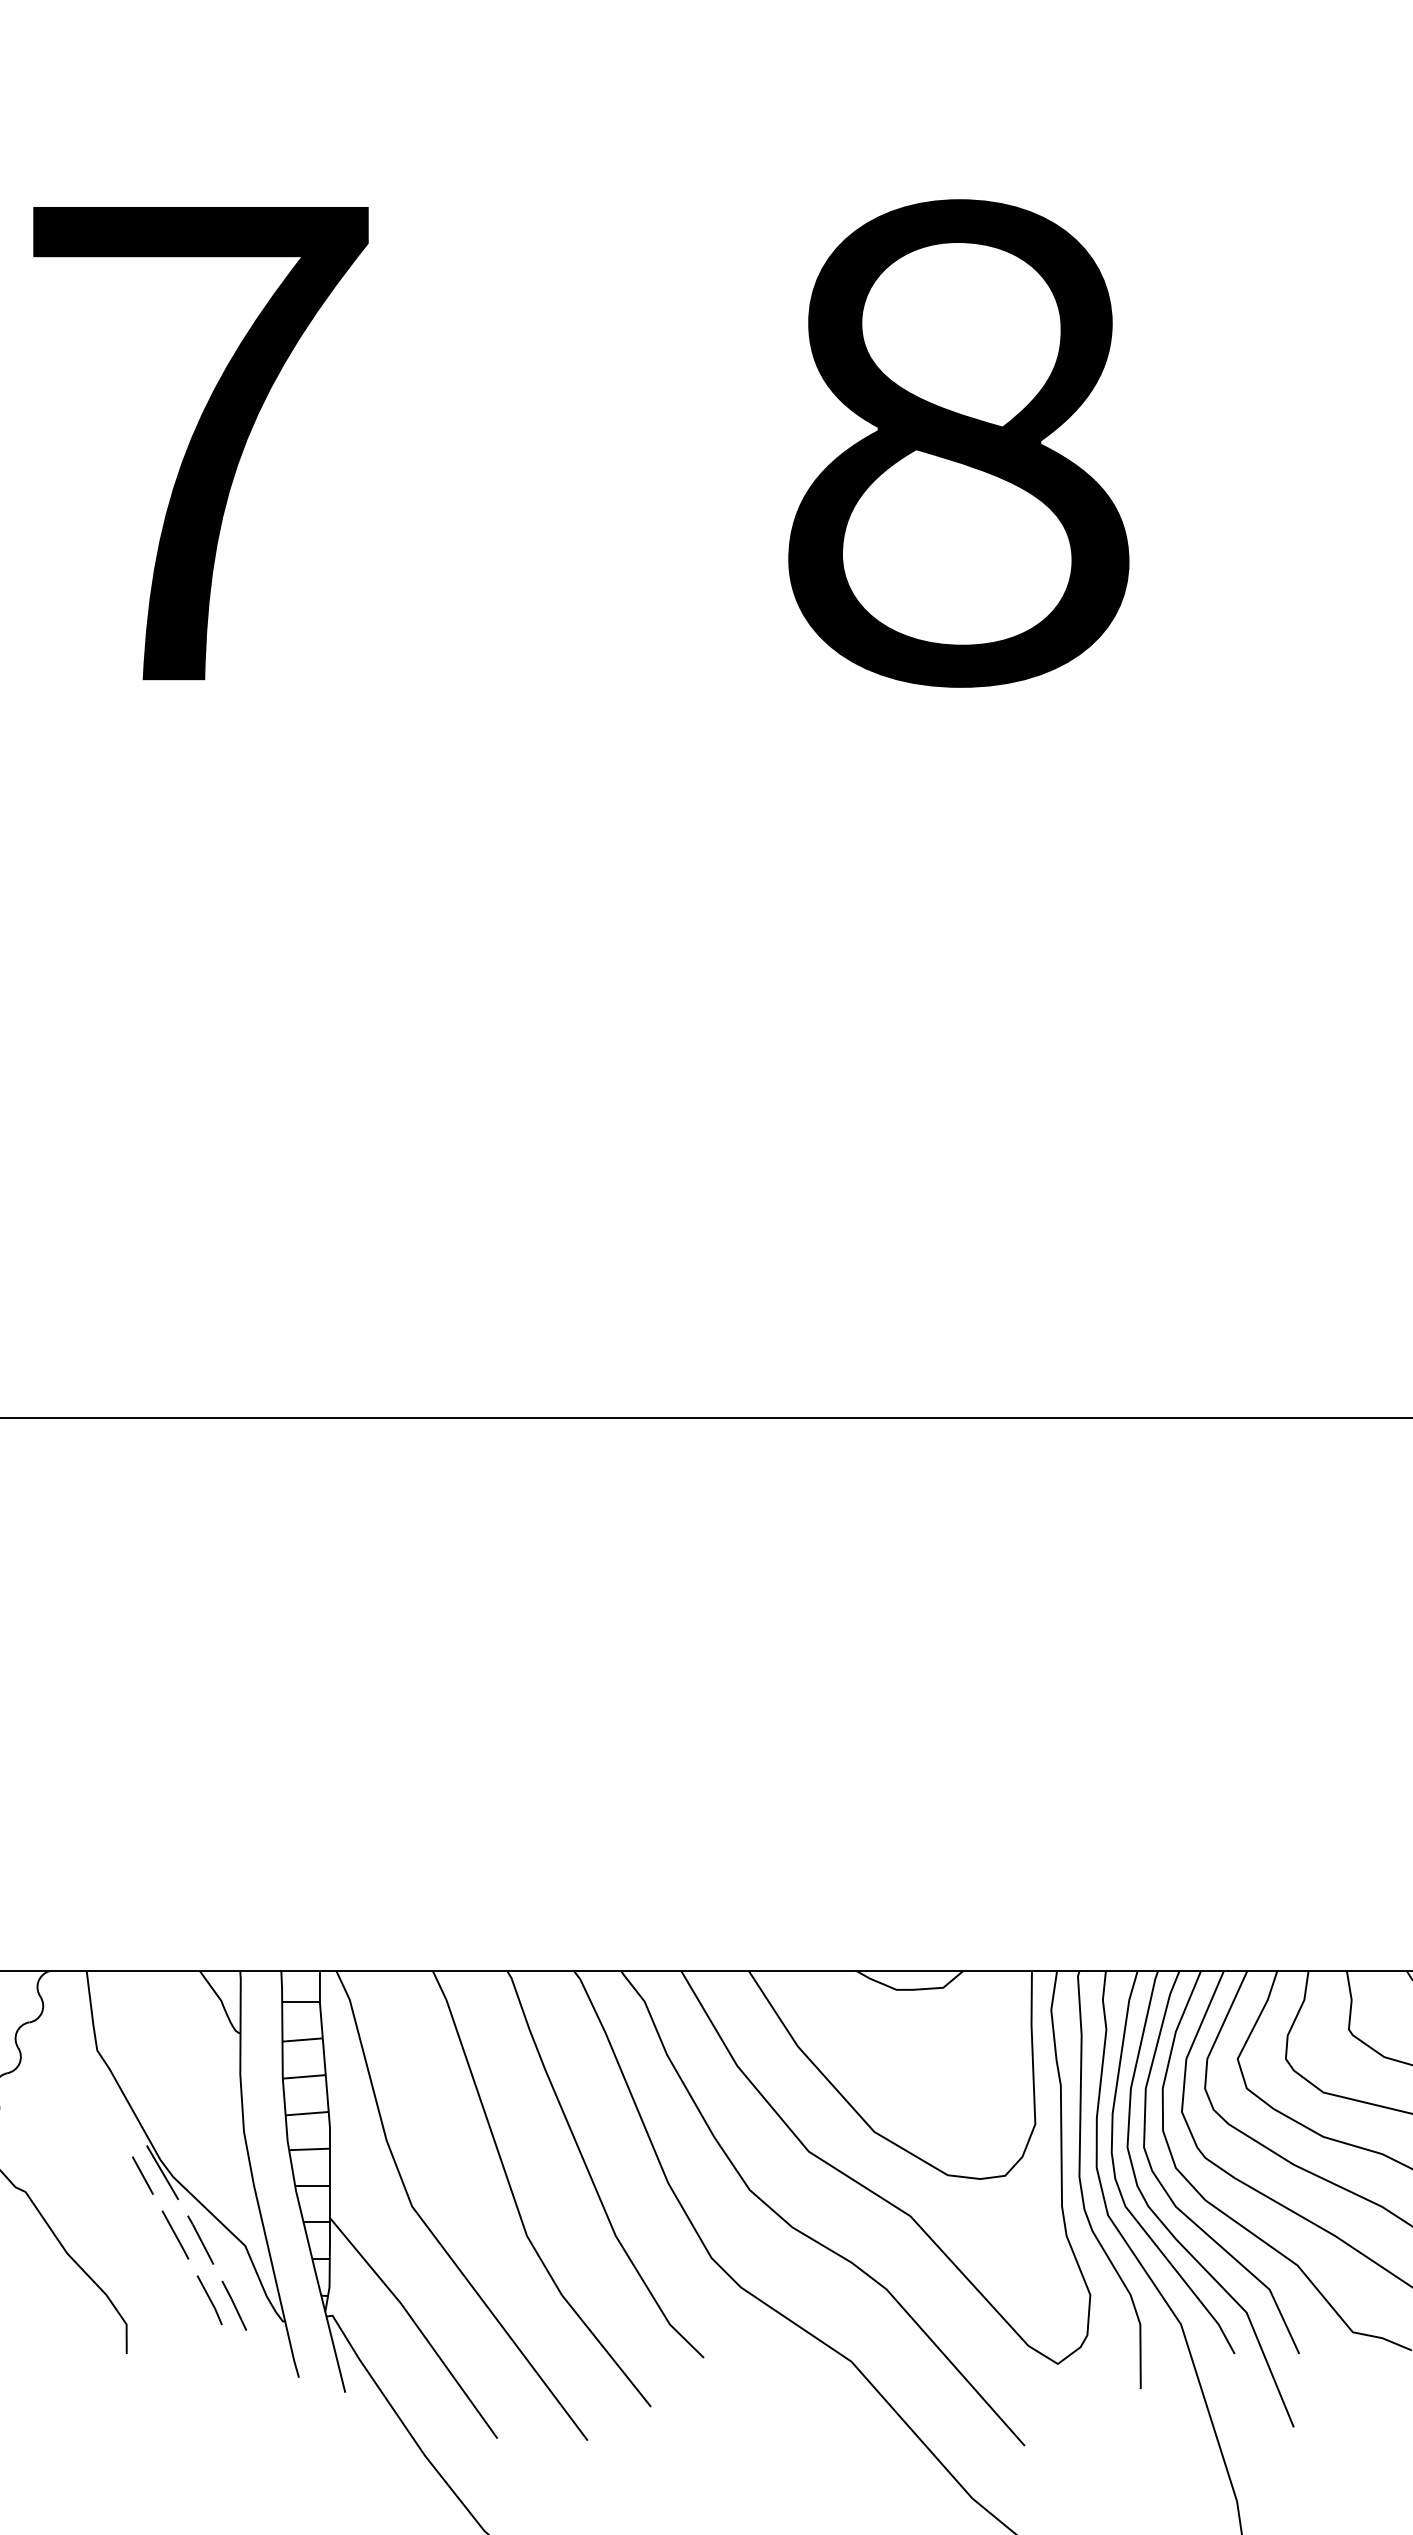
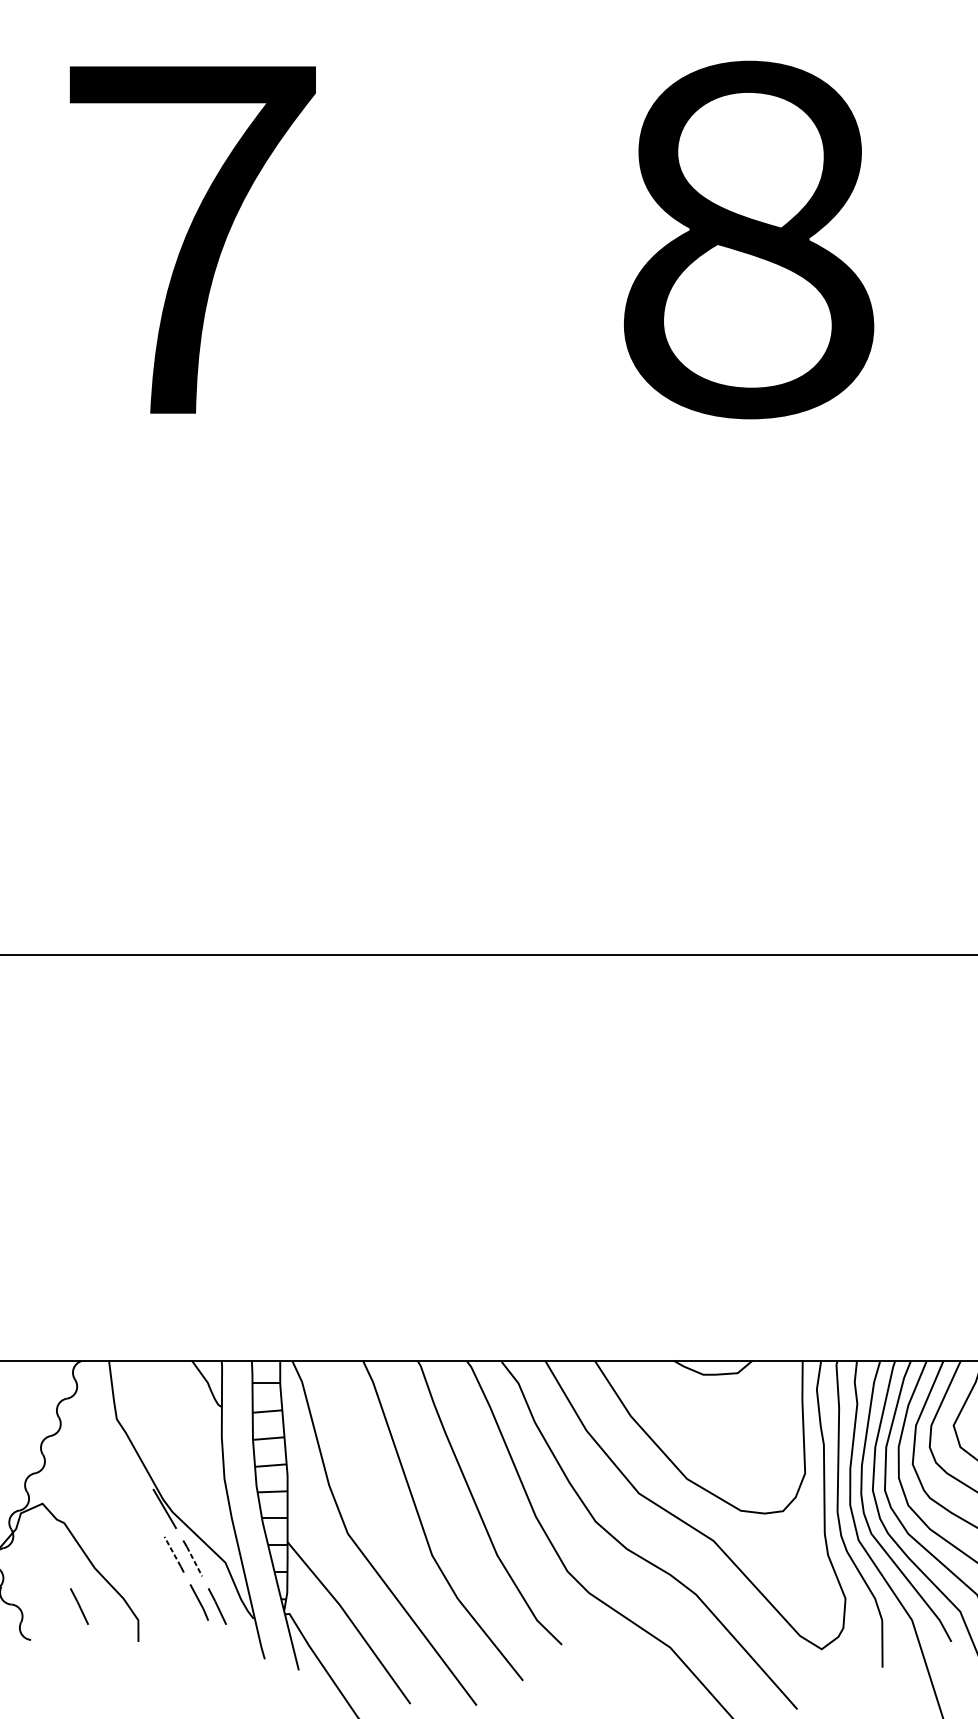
line: (142, 2175) -> (150, 1510), removed
line: (173, 2230) -> (172, 1551), solid -> dashed
line: (203, 2244) -> (194, 1561), solid -> dashed
line: (46, 2305) -> (79, 1606), added

